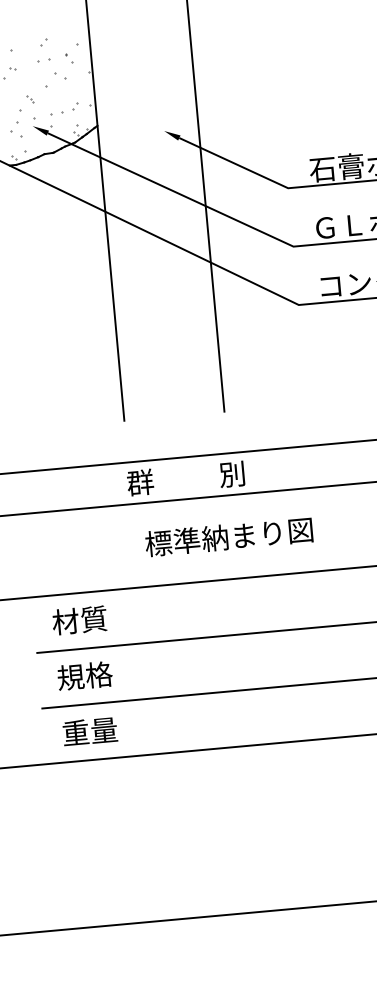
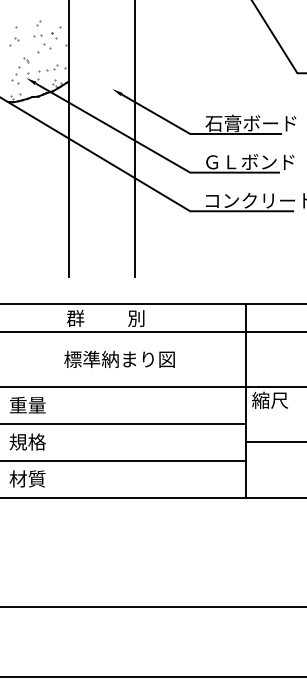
text: (228, 535) -> (119, 358), moved
text: (79, 619) -> (27, 404), 材質 -> 重量
text: (89, 731) -> (27, 478), 重量 -> 材質

